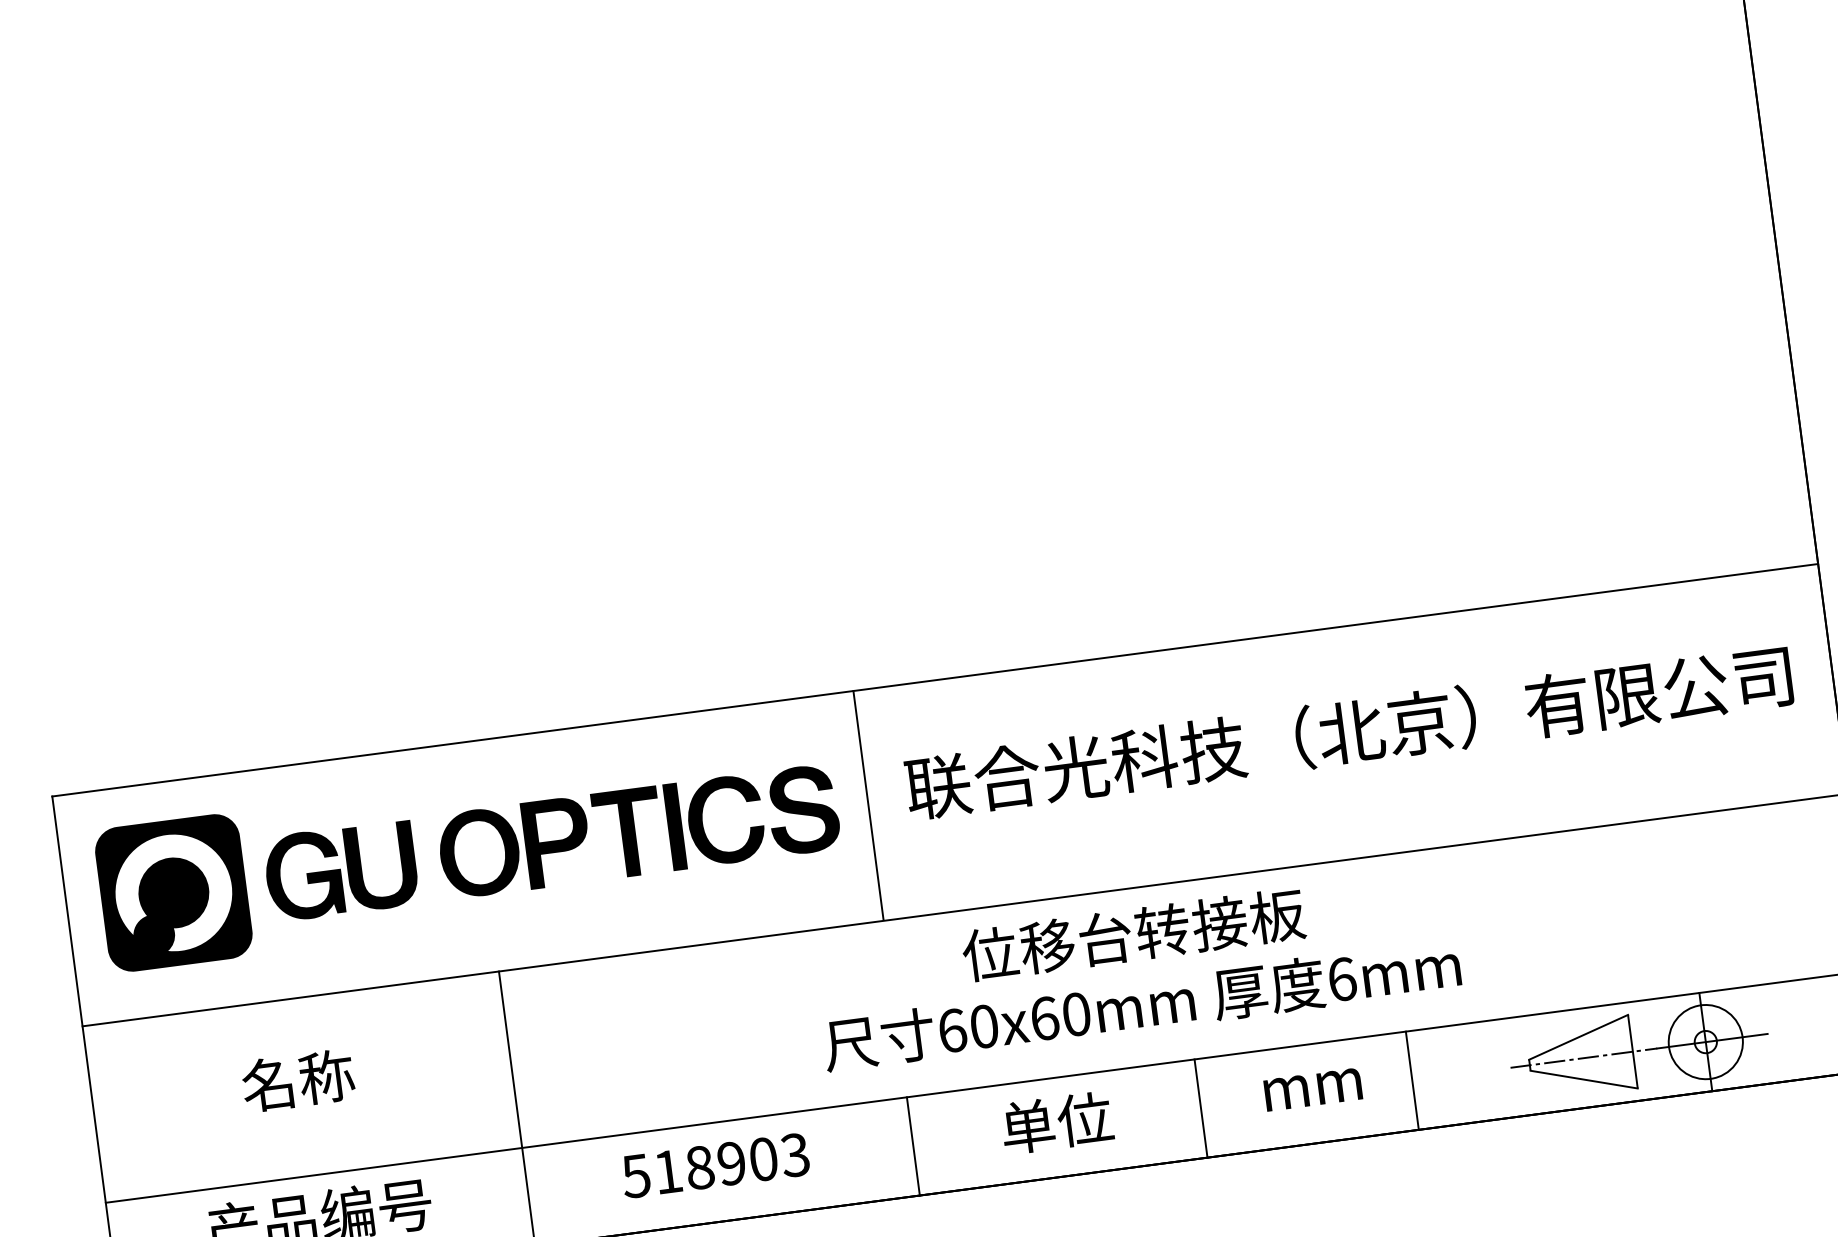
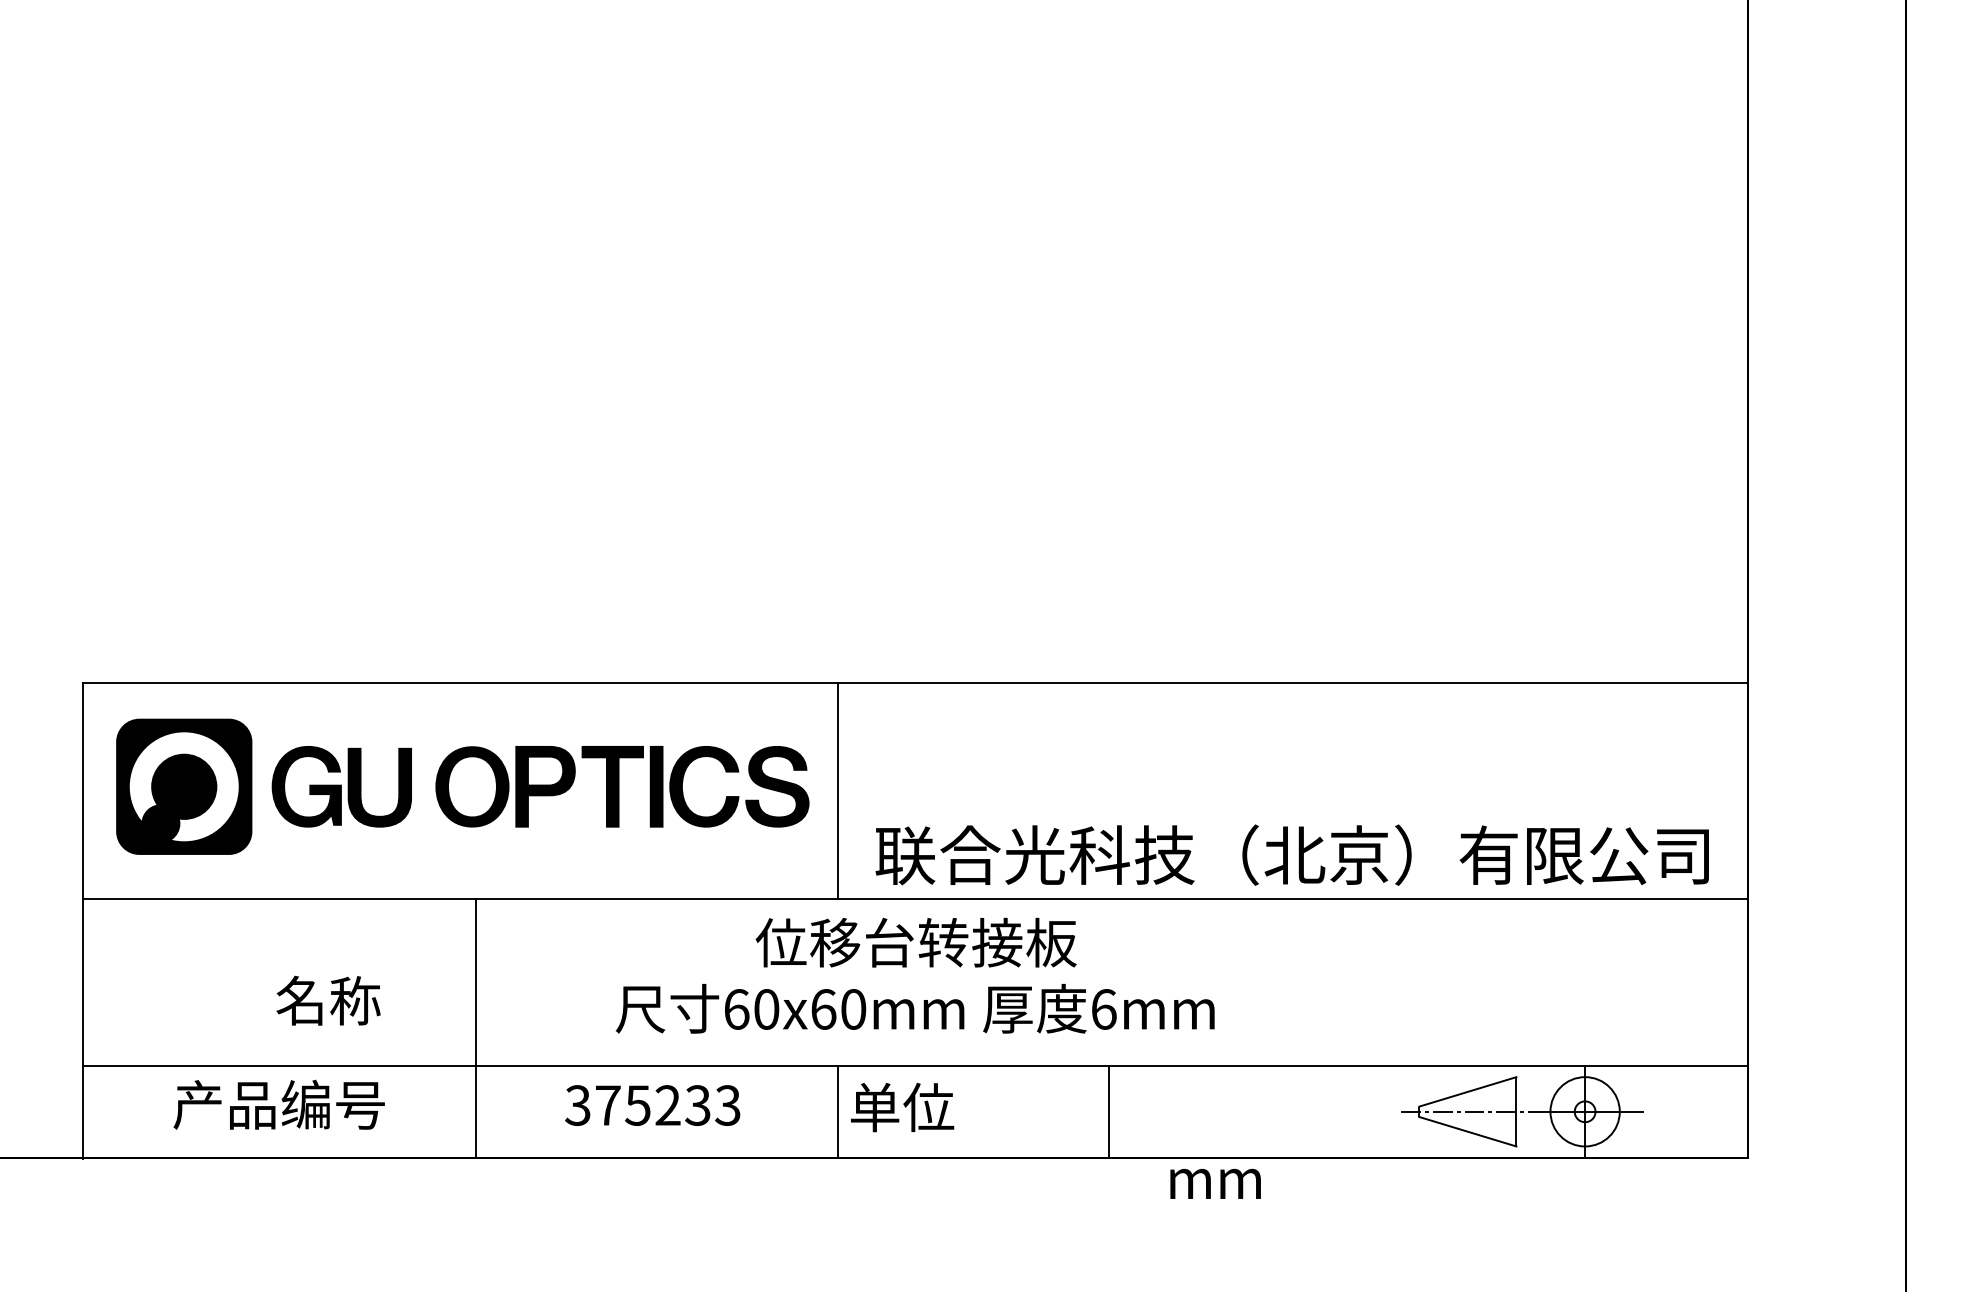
text: (1347, 731) -> (1291, 854), moved
text: (1137, 969) -> (915, 975), moved
text: (298, 1080) -> (328, 1000), moved
line: (1412, 1080) -> (1308, 1111), removed
text: (1312, 1089) -> (1215, 1183), moved
text: (1057, 1122) -> (902, 1107), moved
text: (699, 1167) -> (637, 1105), 518903 -> 375233

